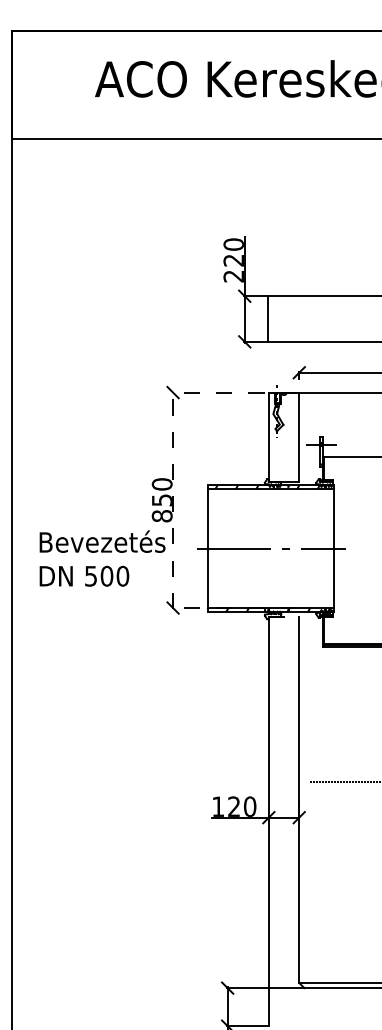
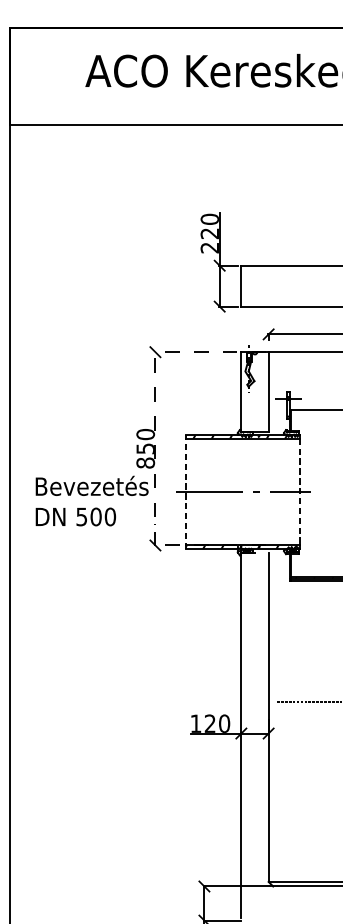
line: (334, 549) -> (300, 492), solid -> dashed
line: (207, 550) -> (186, 493), solid -> dashed

